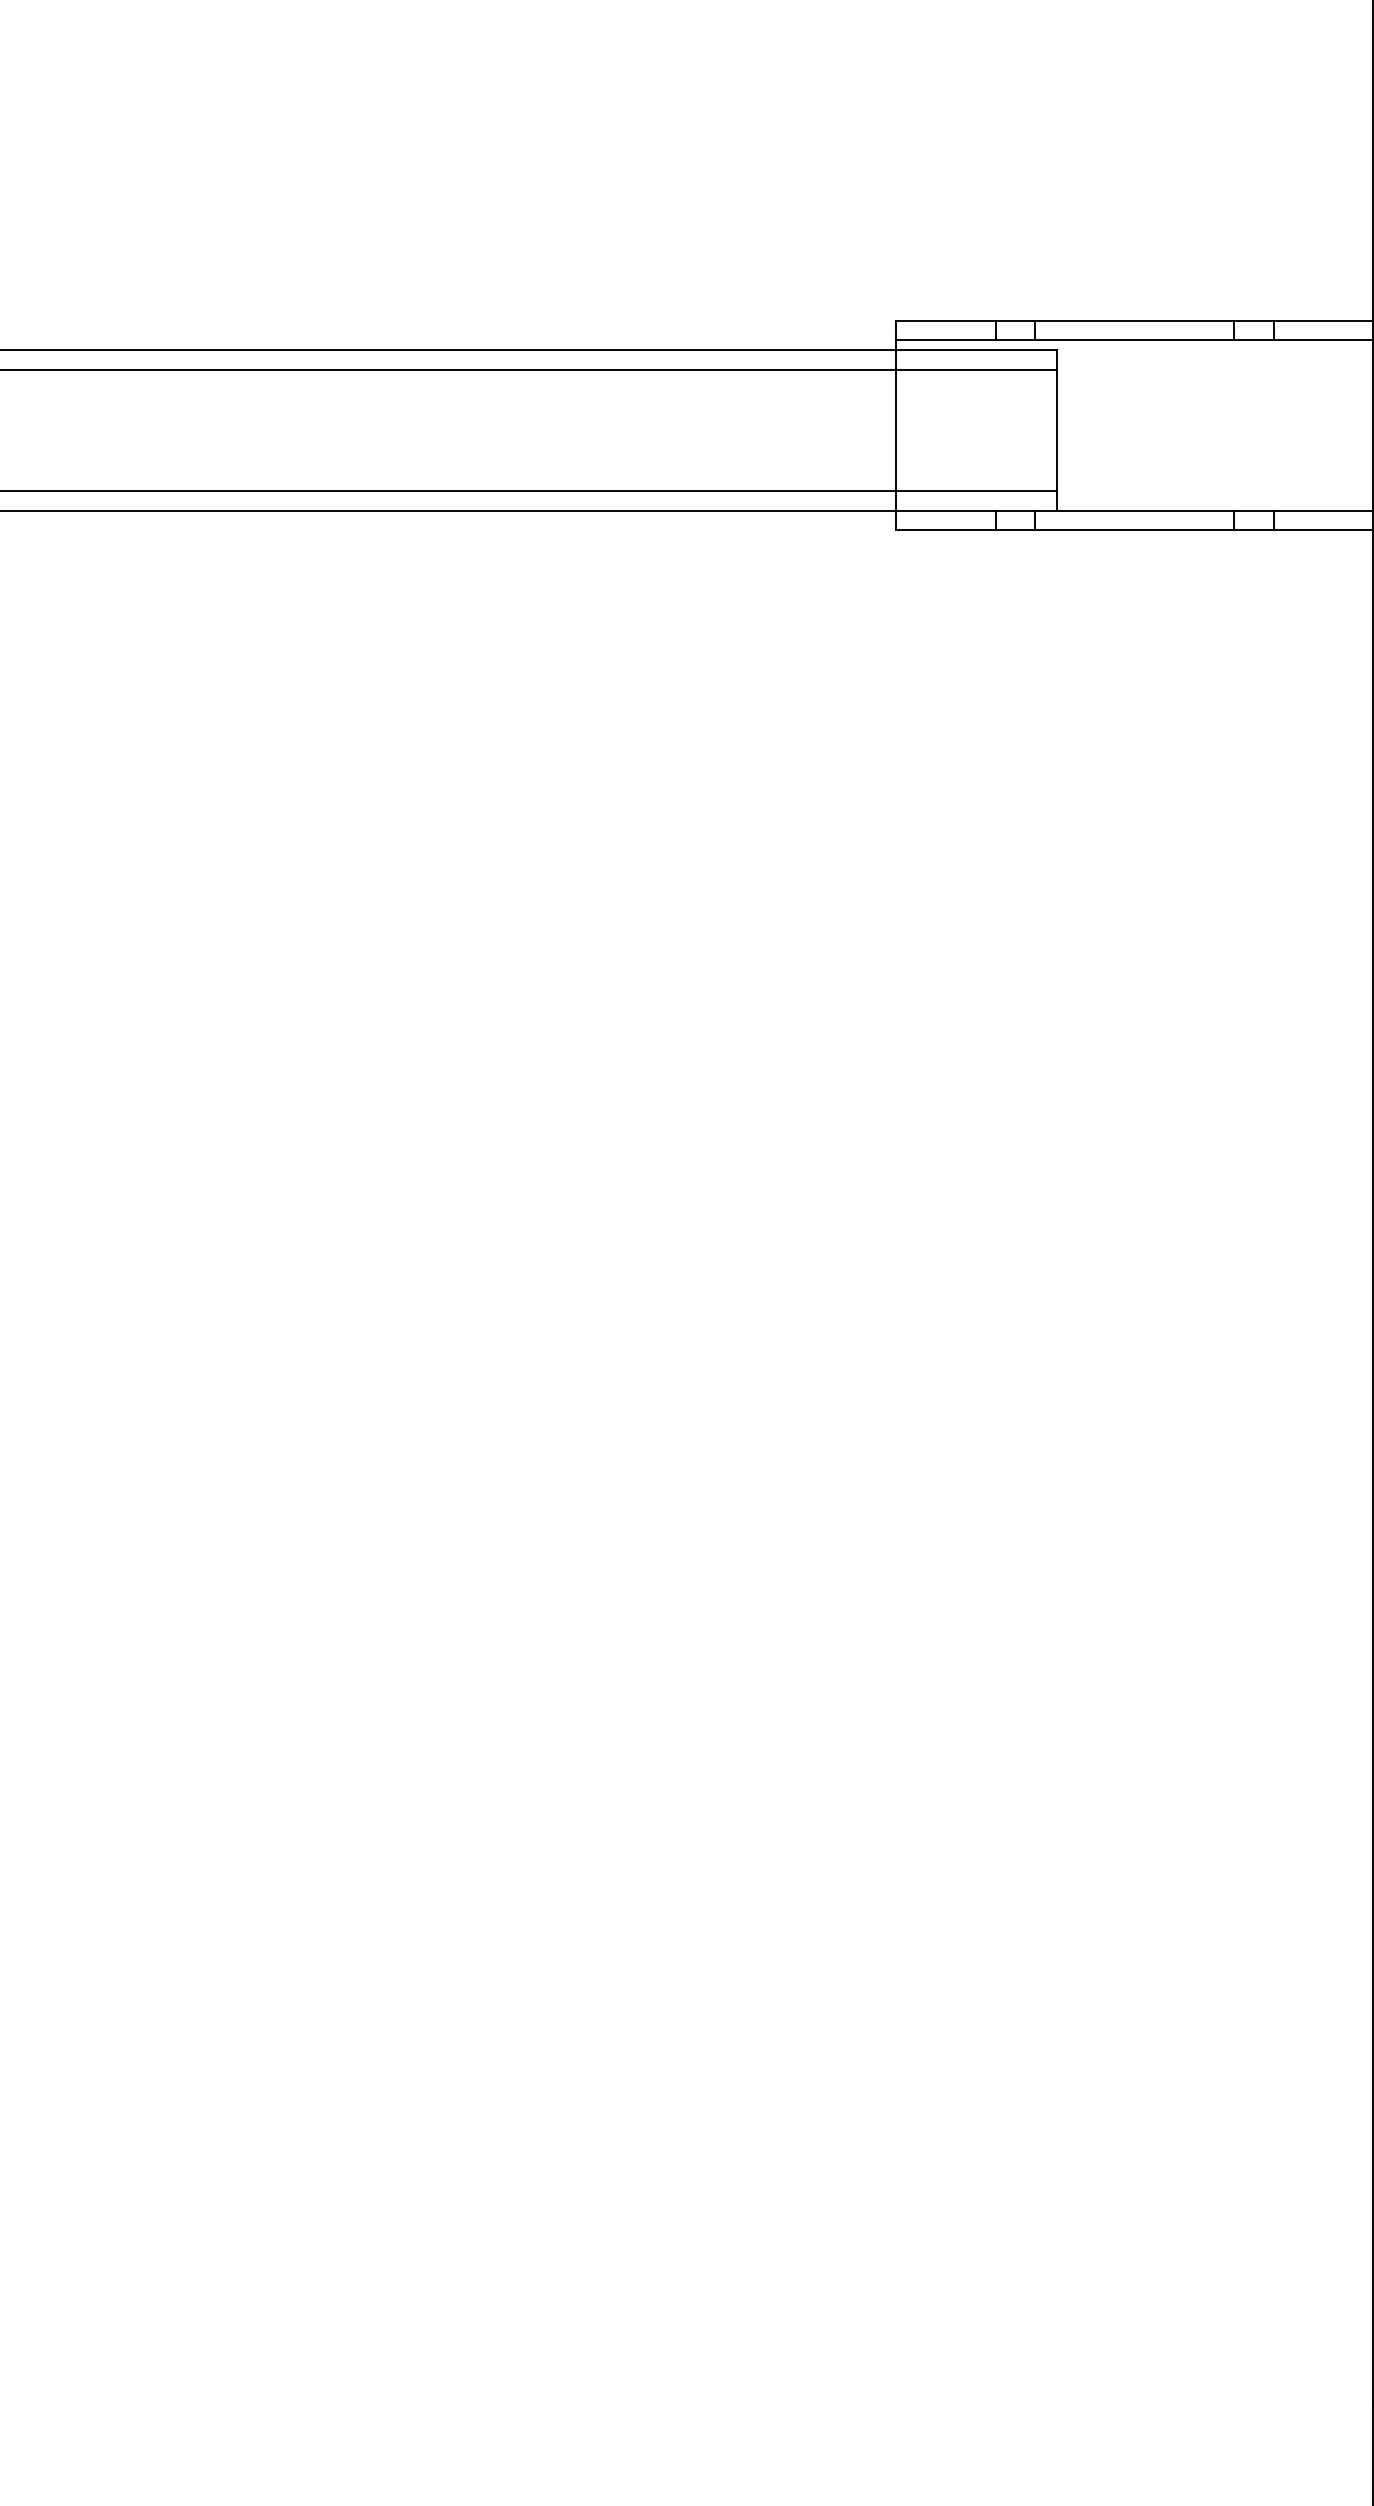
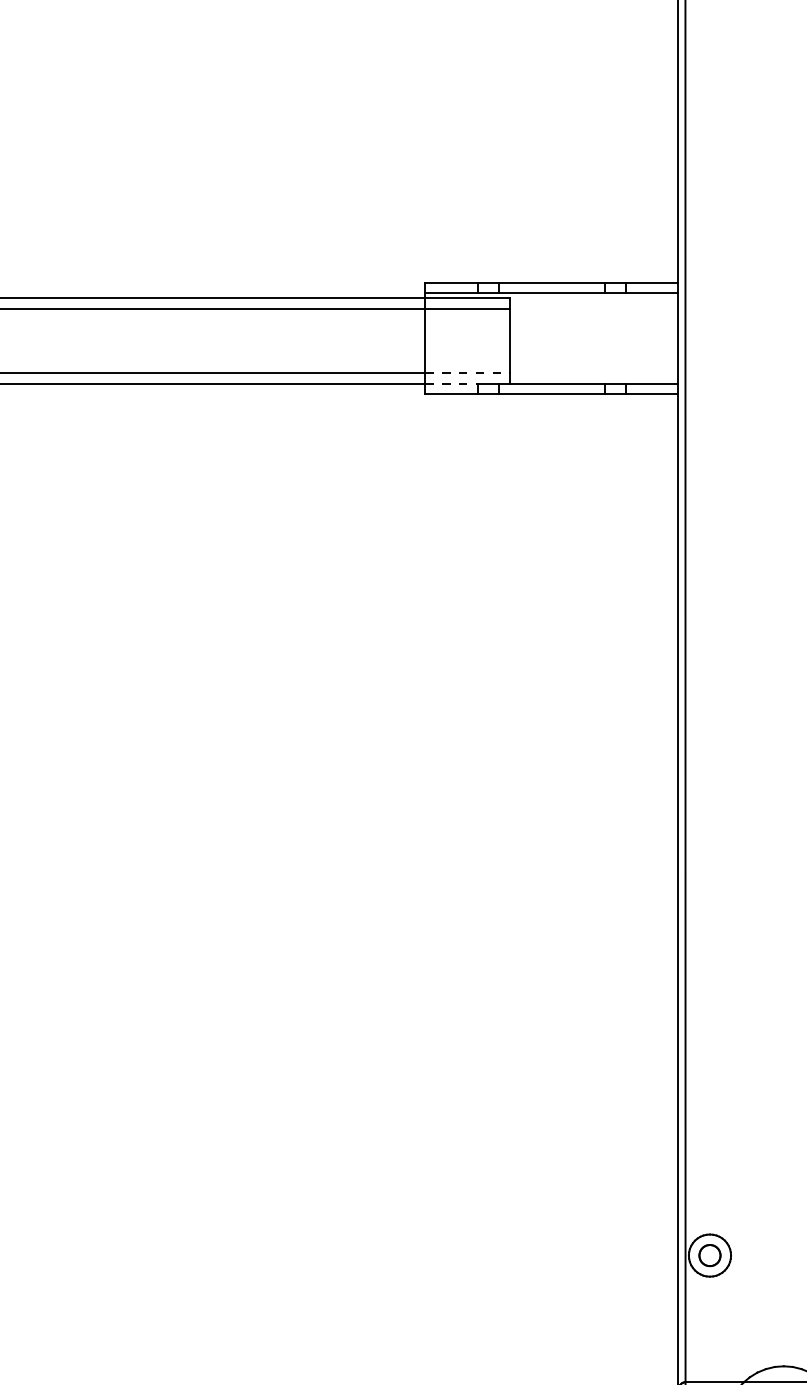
line: (975, 491) -> (467, 373), solid -> dashed
line: (947, 510) -> (452, 383), solid -> dashed

